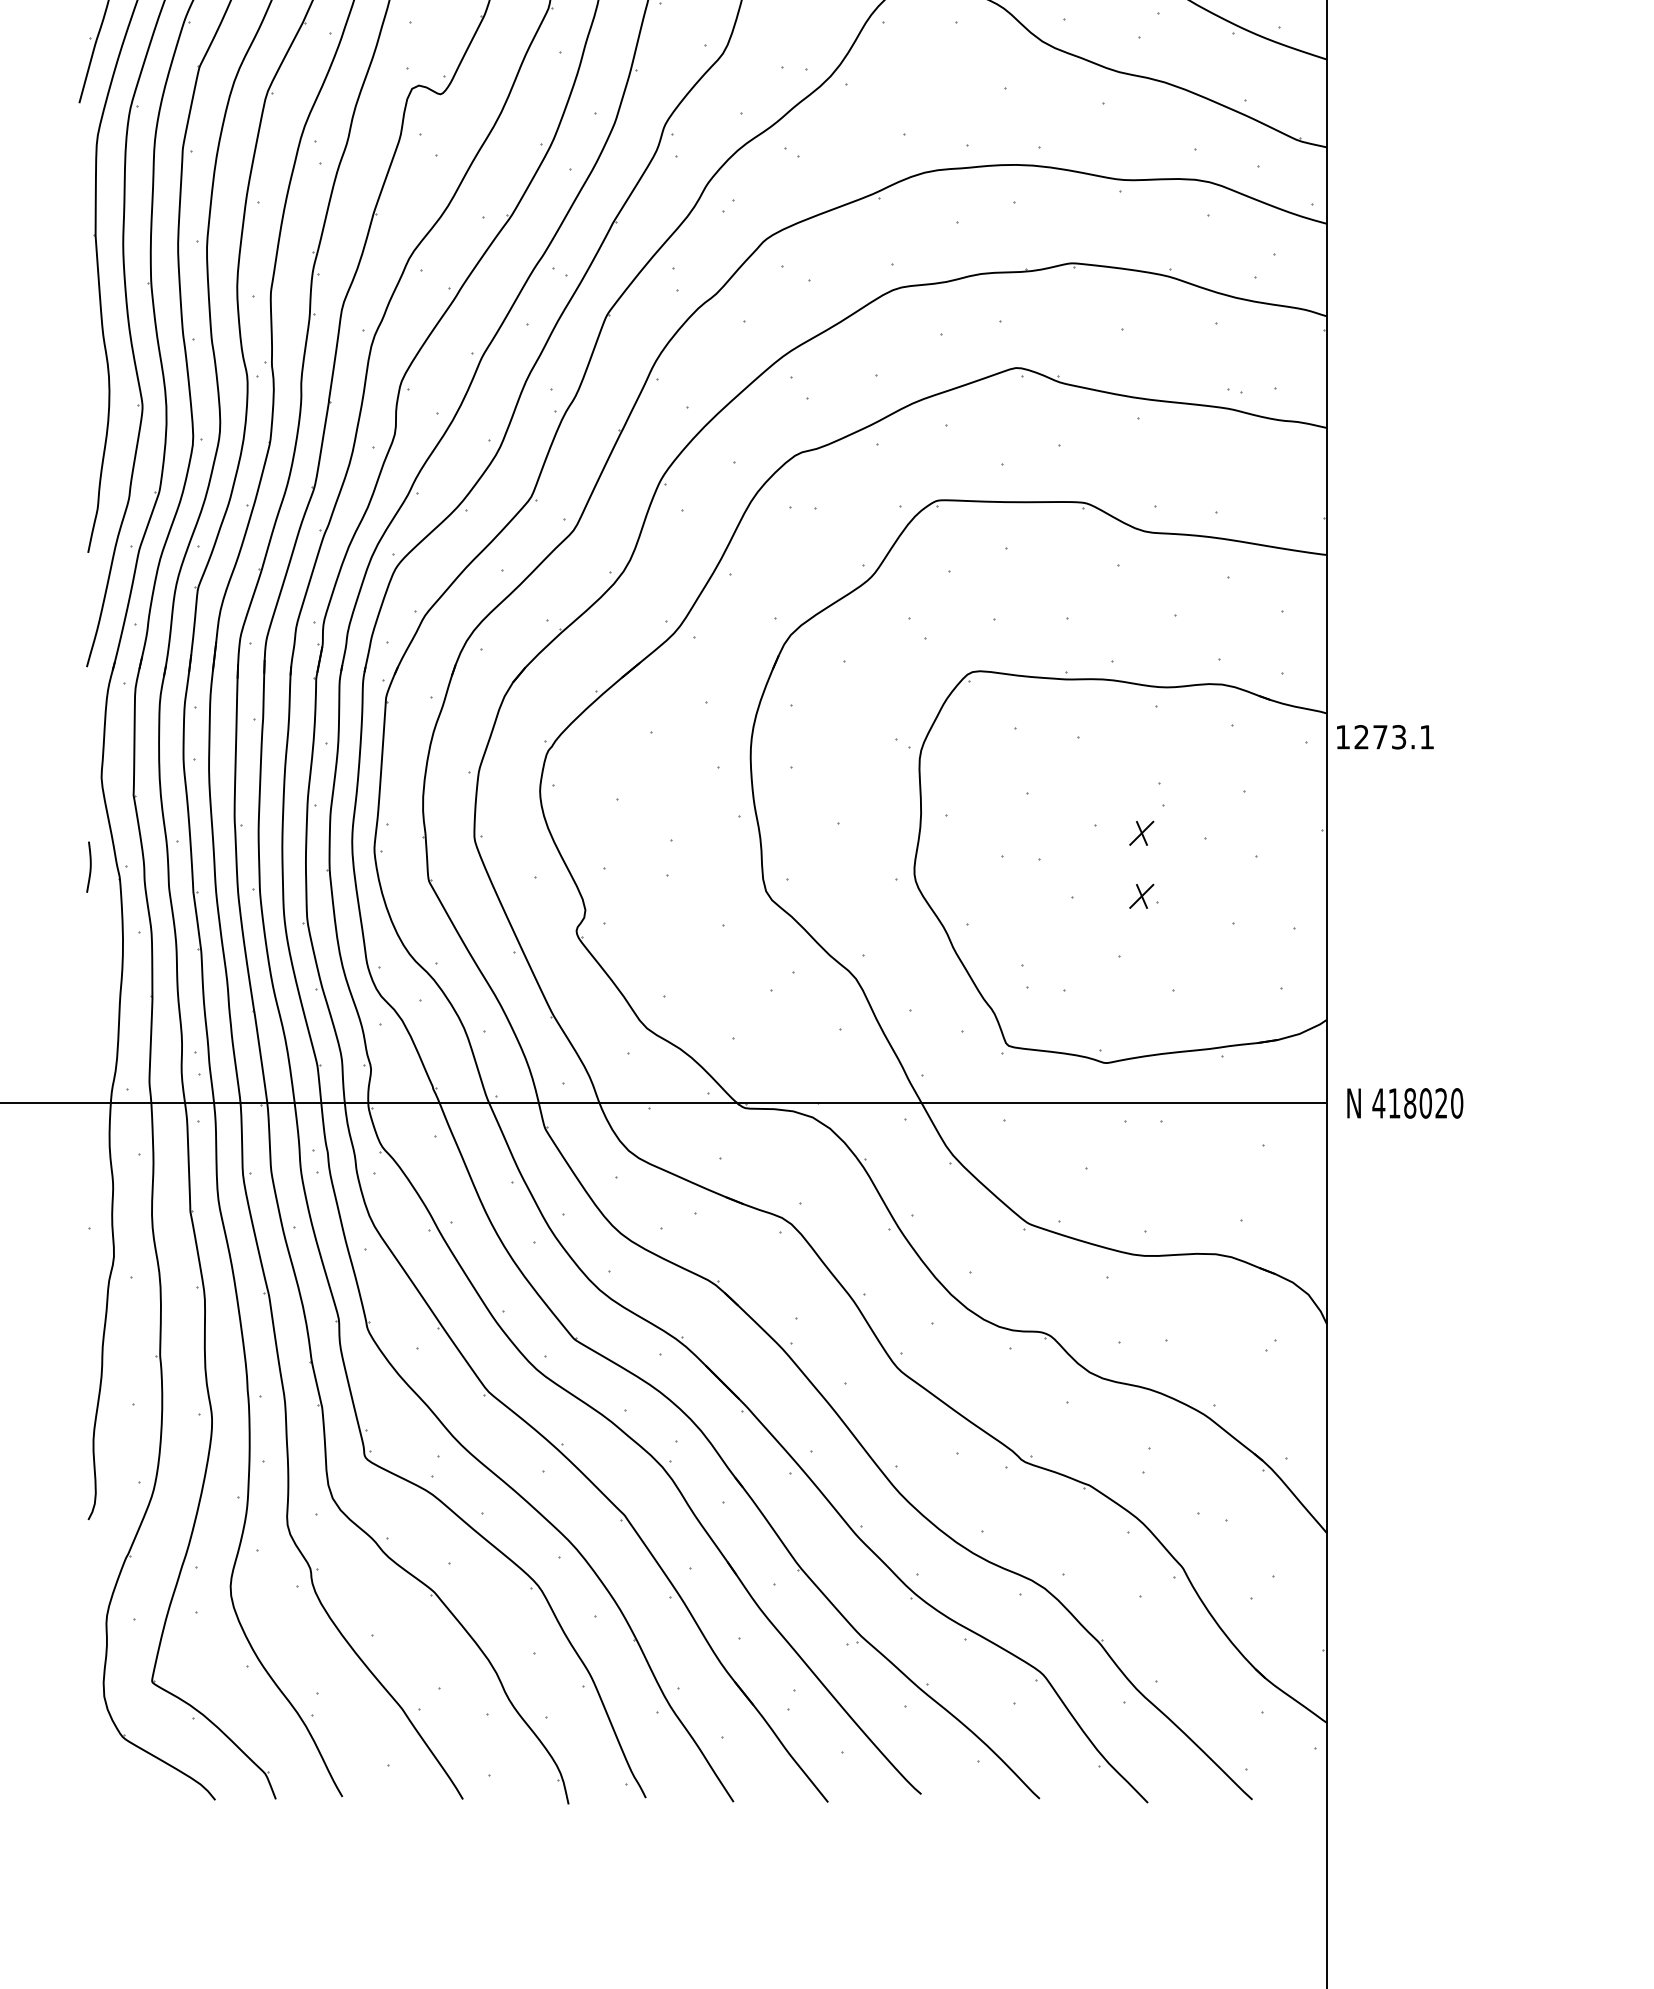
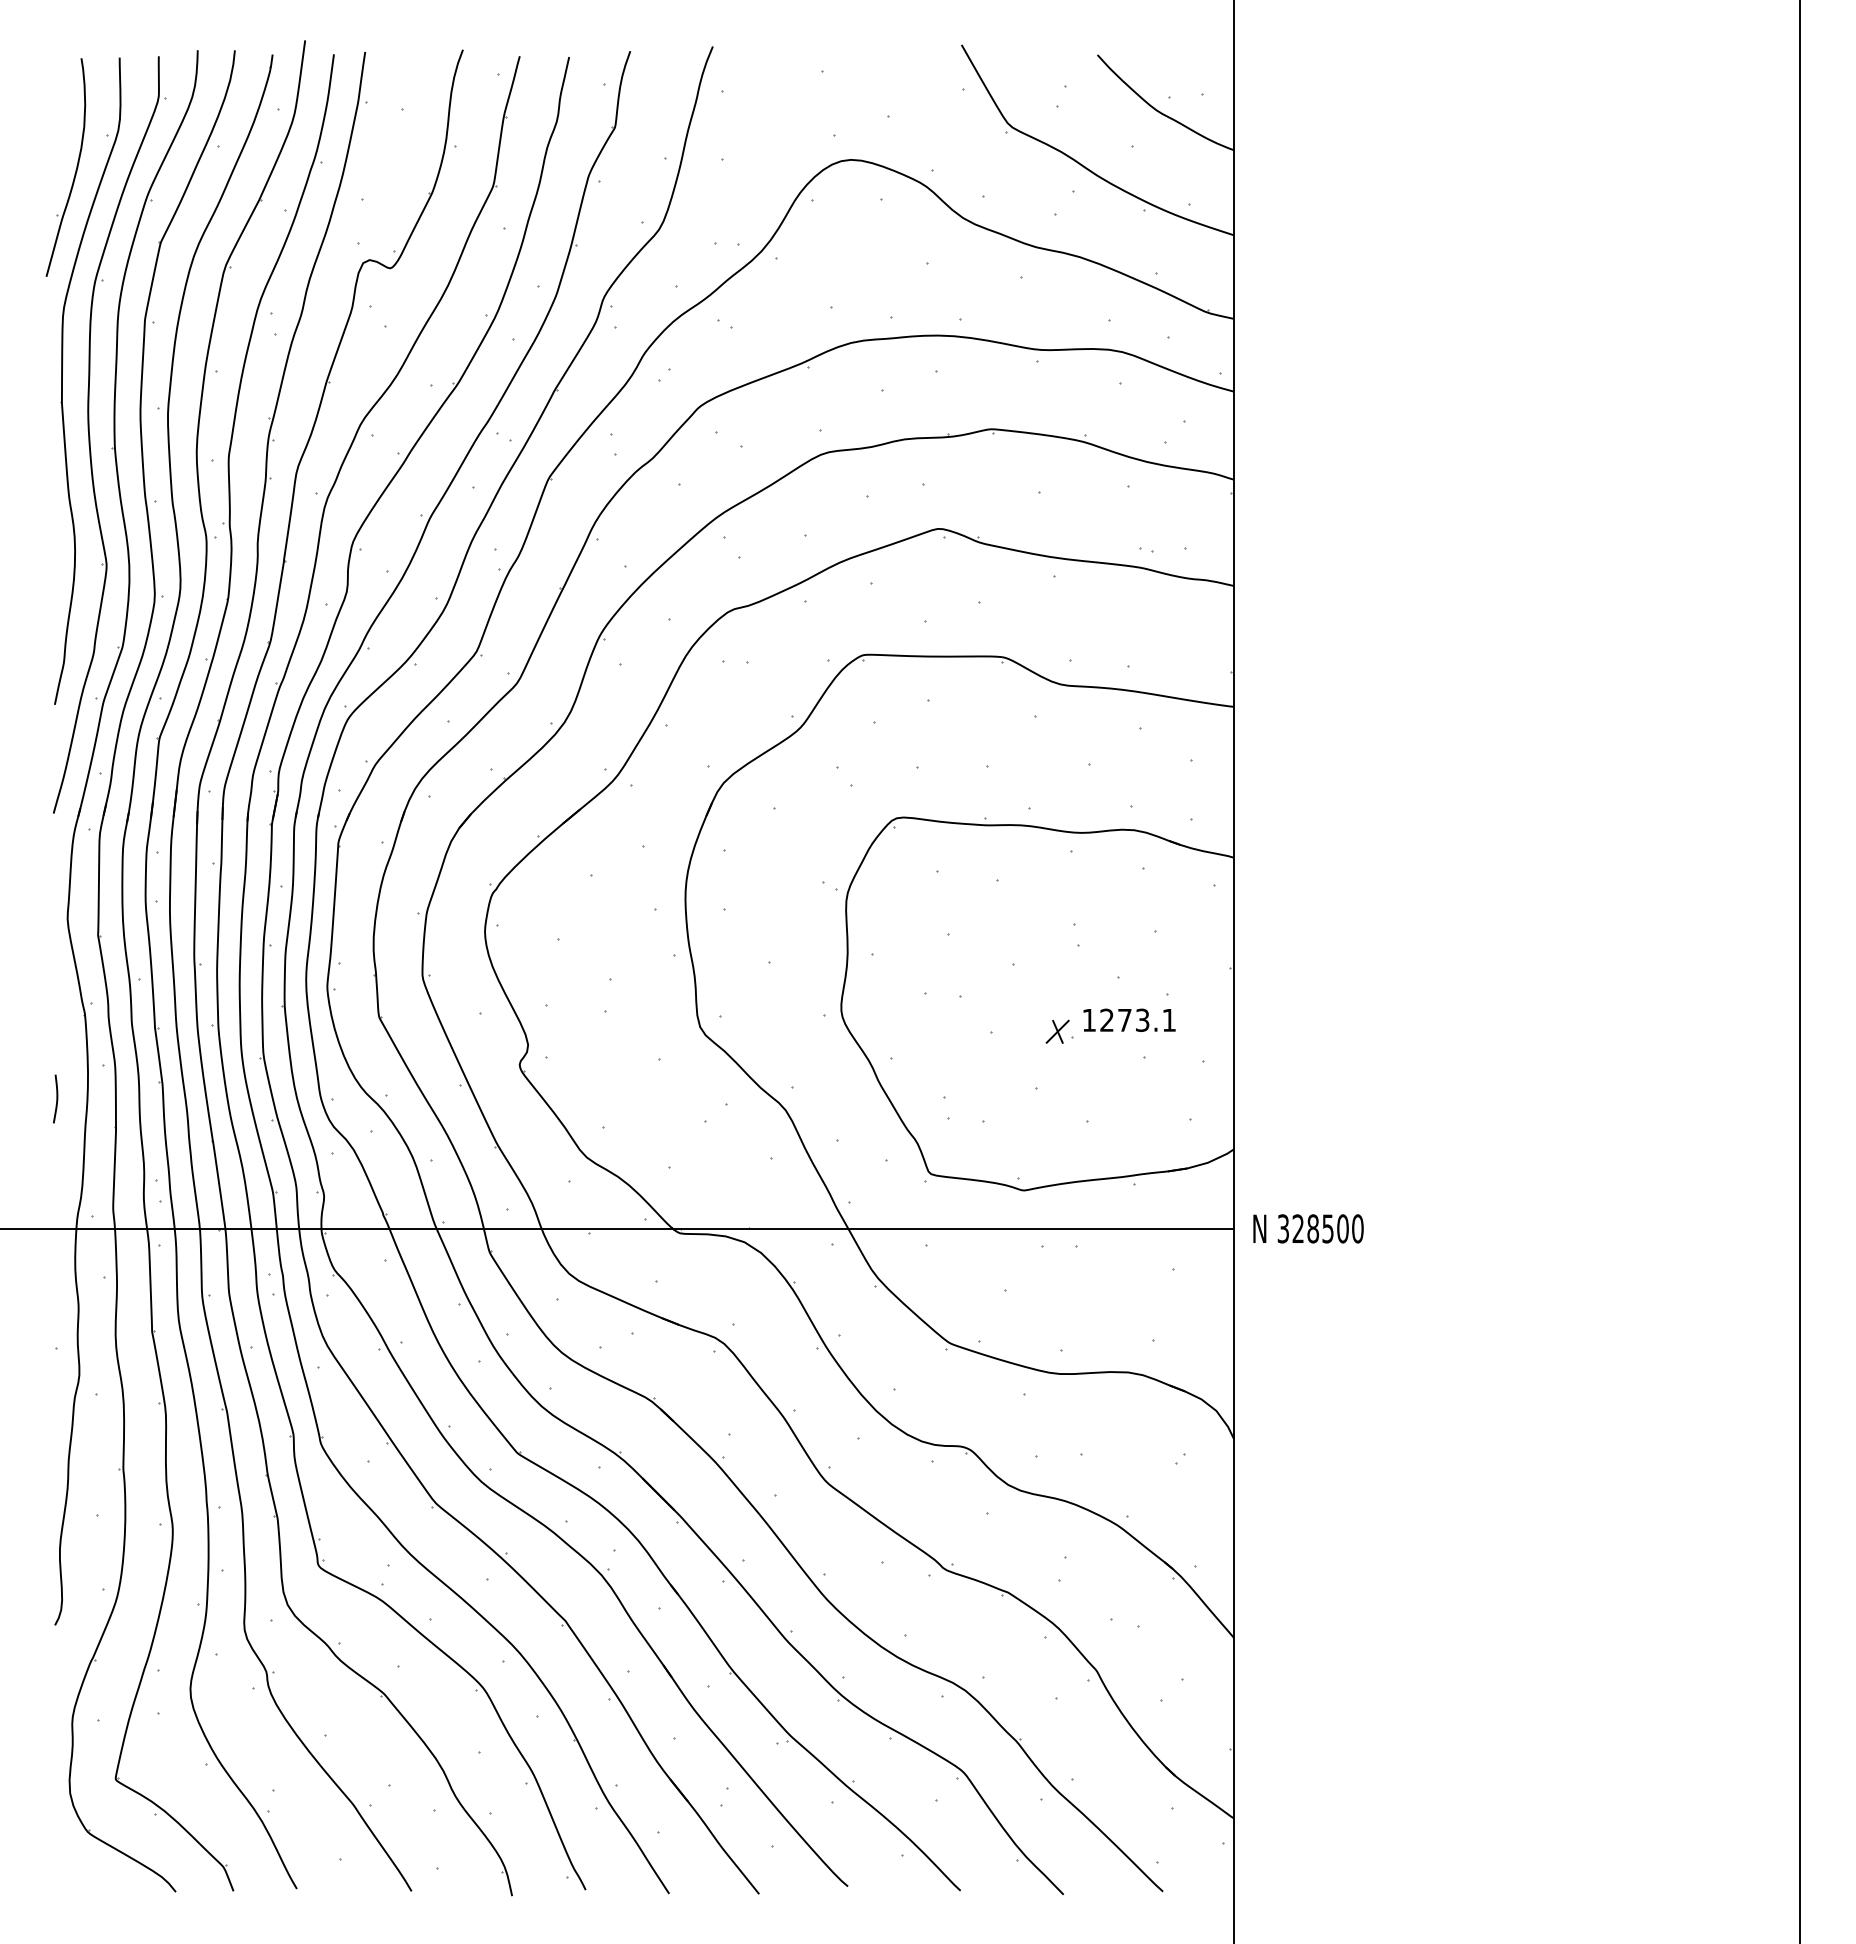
text: (1385, 736) -> (1129, 1019), moved
part: (1141, 833) -> (1057, 971), removed
curve: (89, 866) -> (56, 1098), moved
text: (1409, 1103) -> (1312, 1228), 418020 -> 328500

